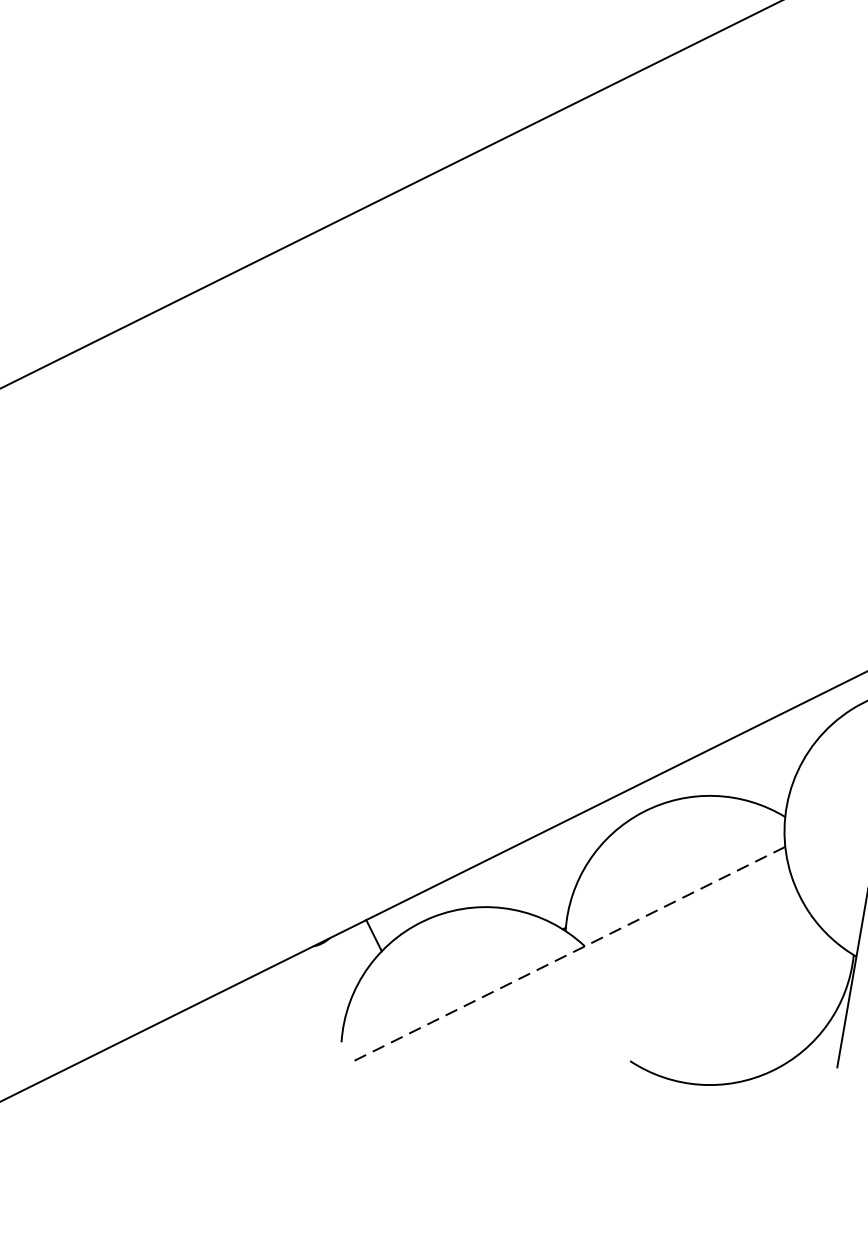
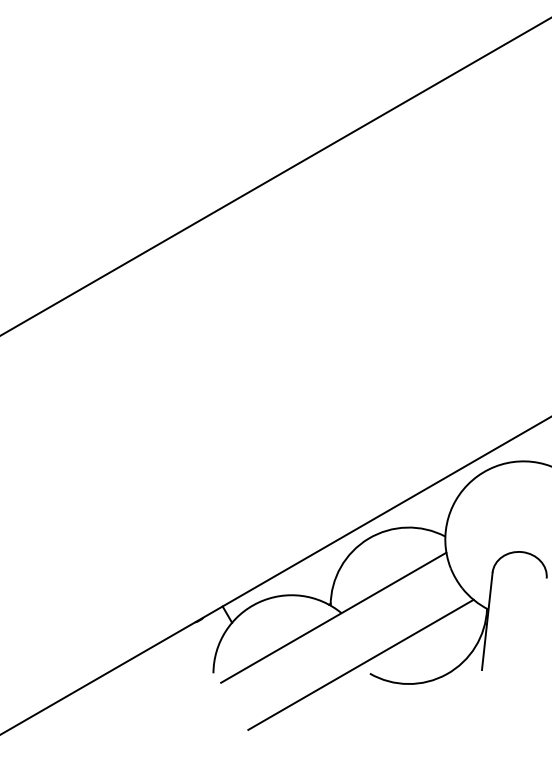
line: (571, 953) -> (334, 617), dashed -> solid
line: (613, 1043) -> (360, 664), added

